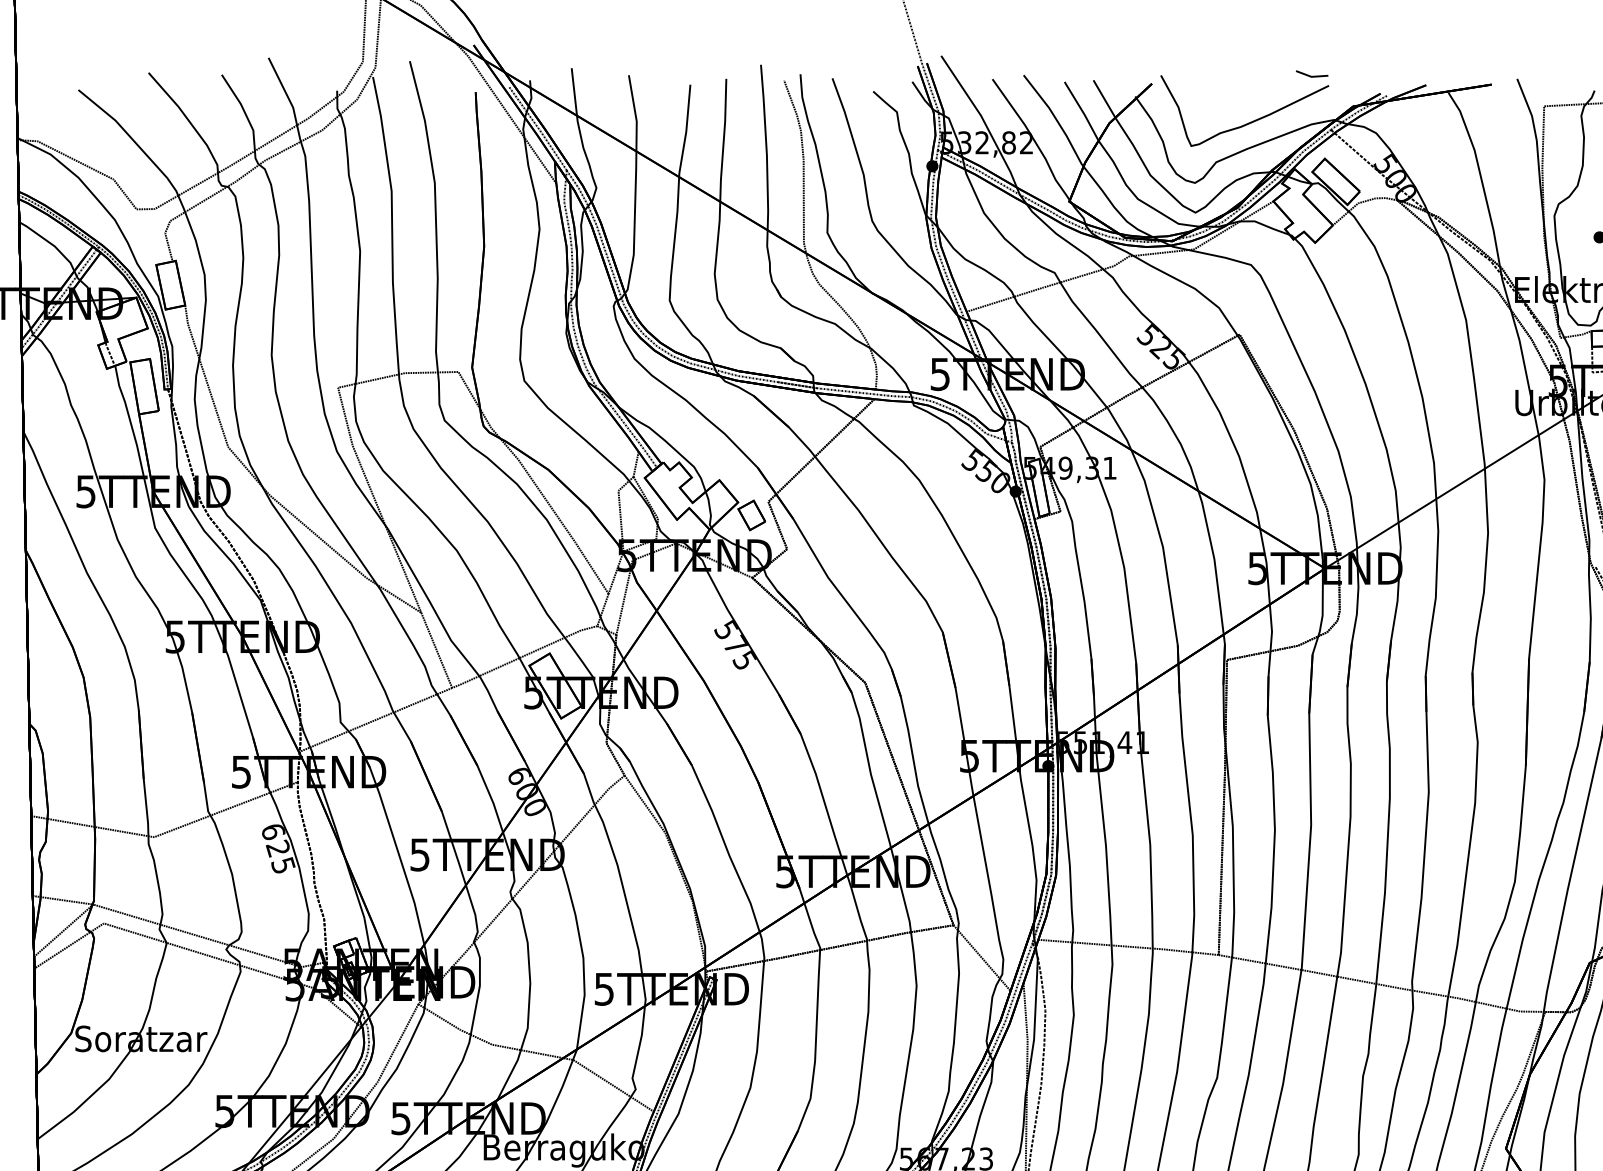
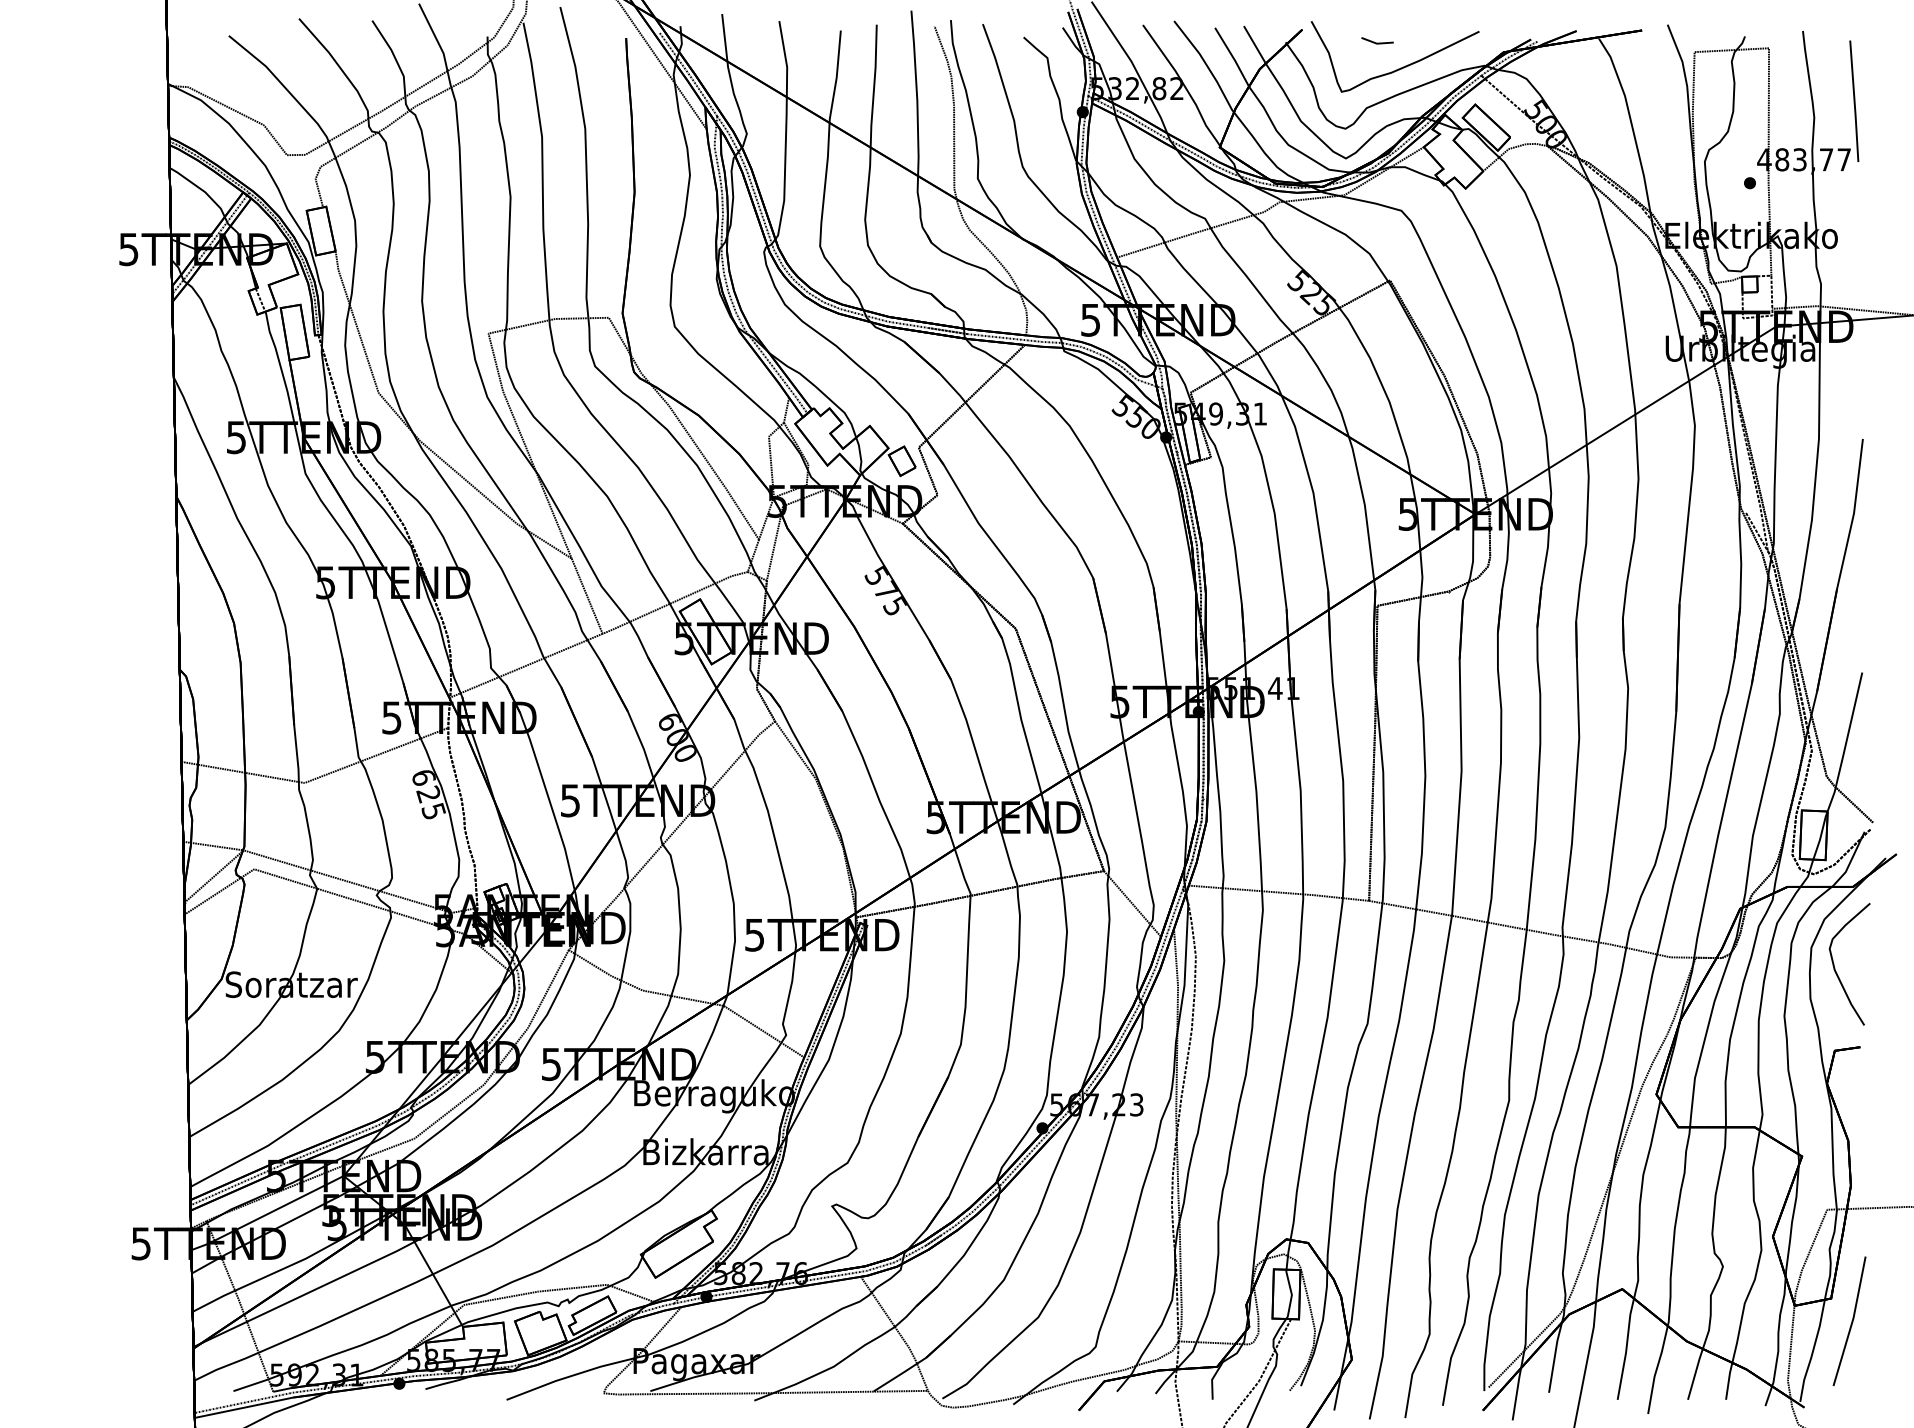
line: (1312, 75) -> (1377, 42), moved

